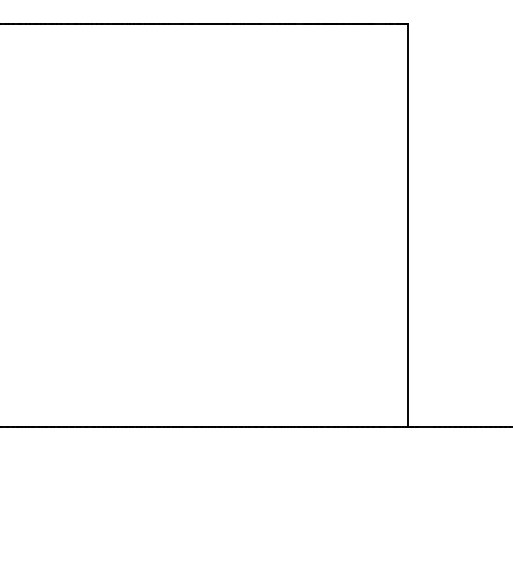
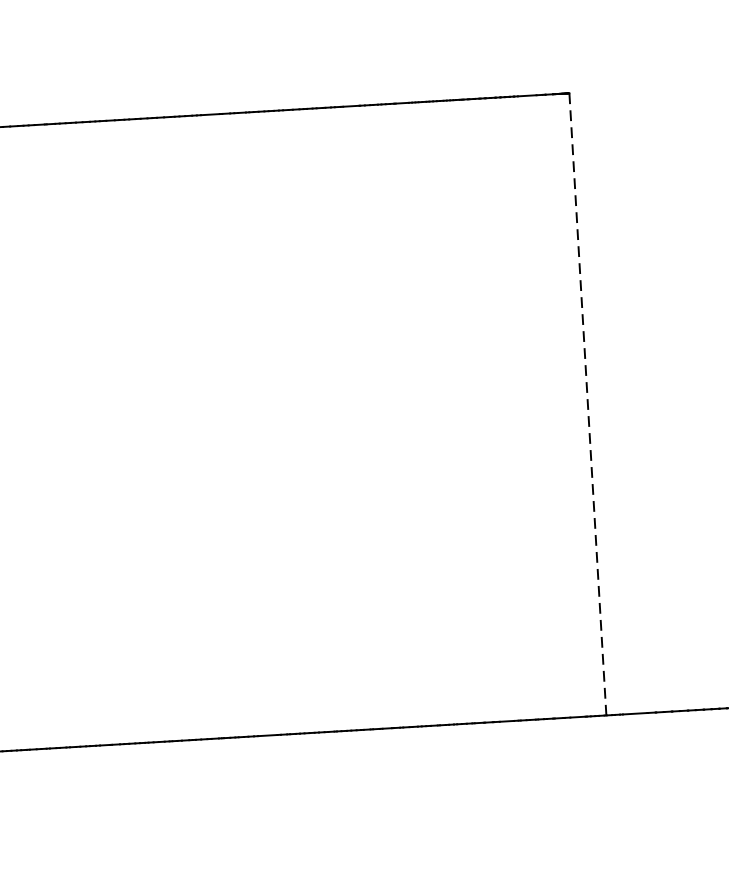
line: (407, 225) -> (587, 404), solid -> dashed

